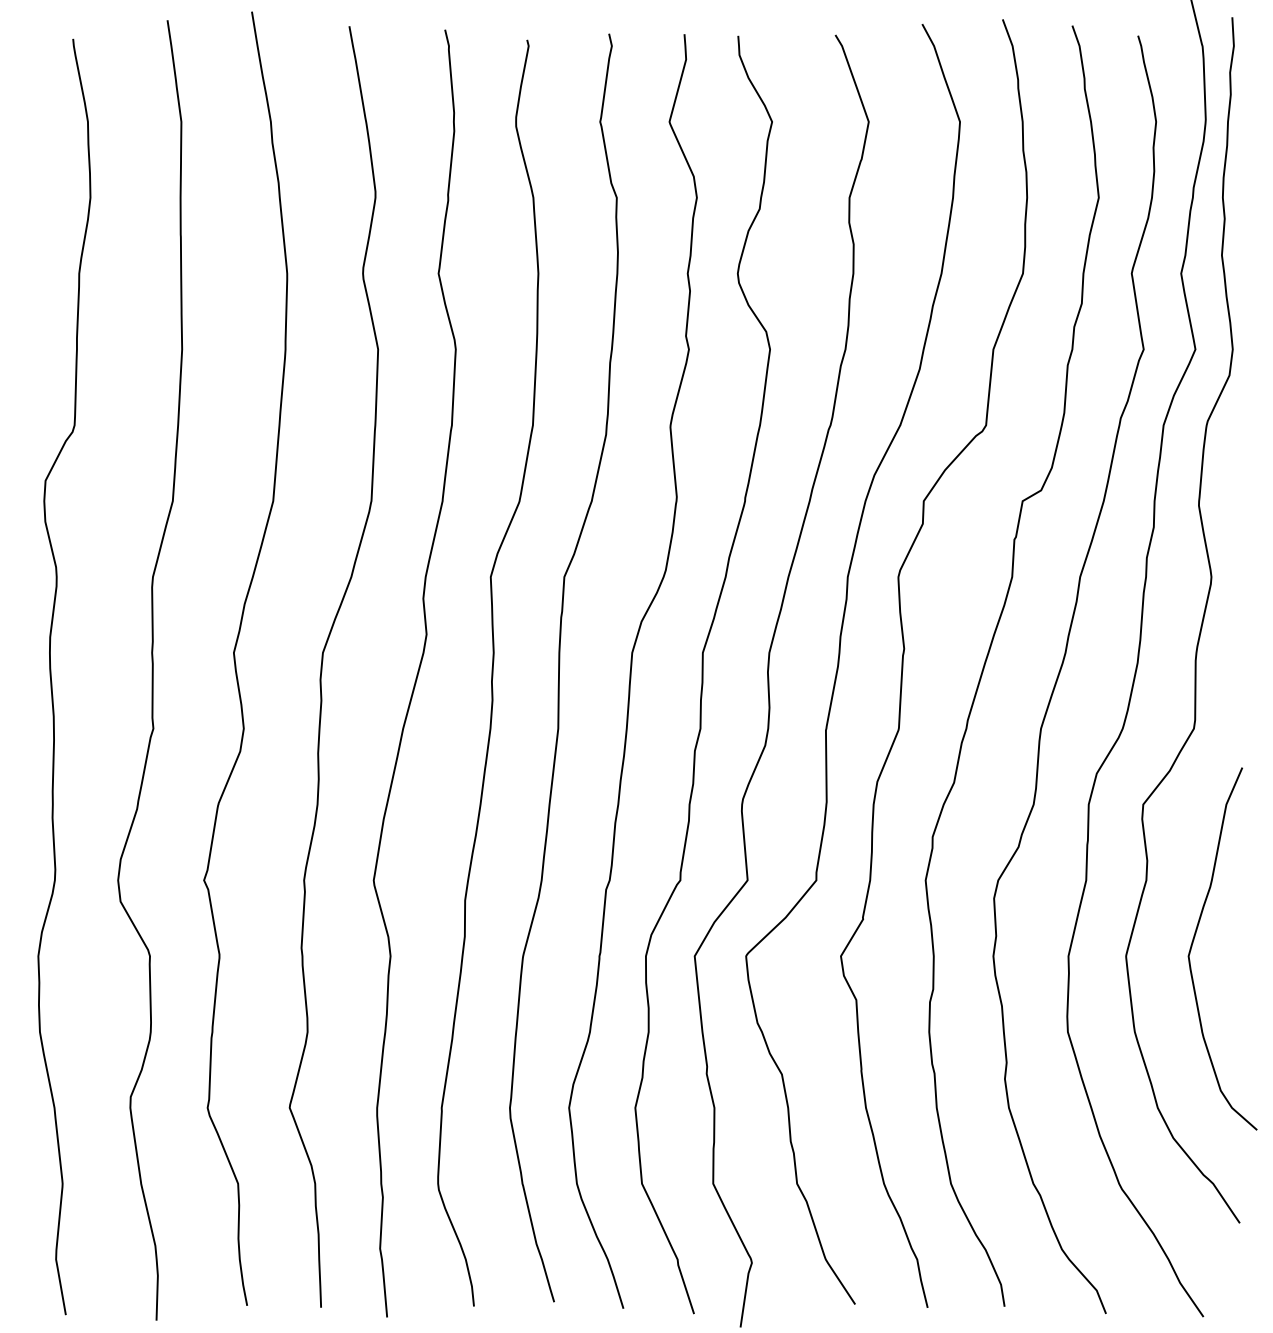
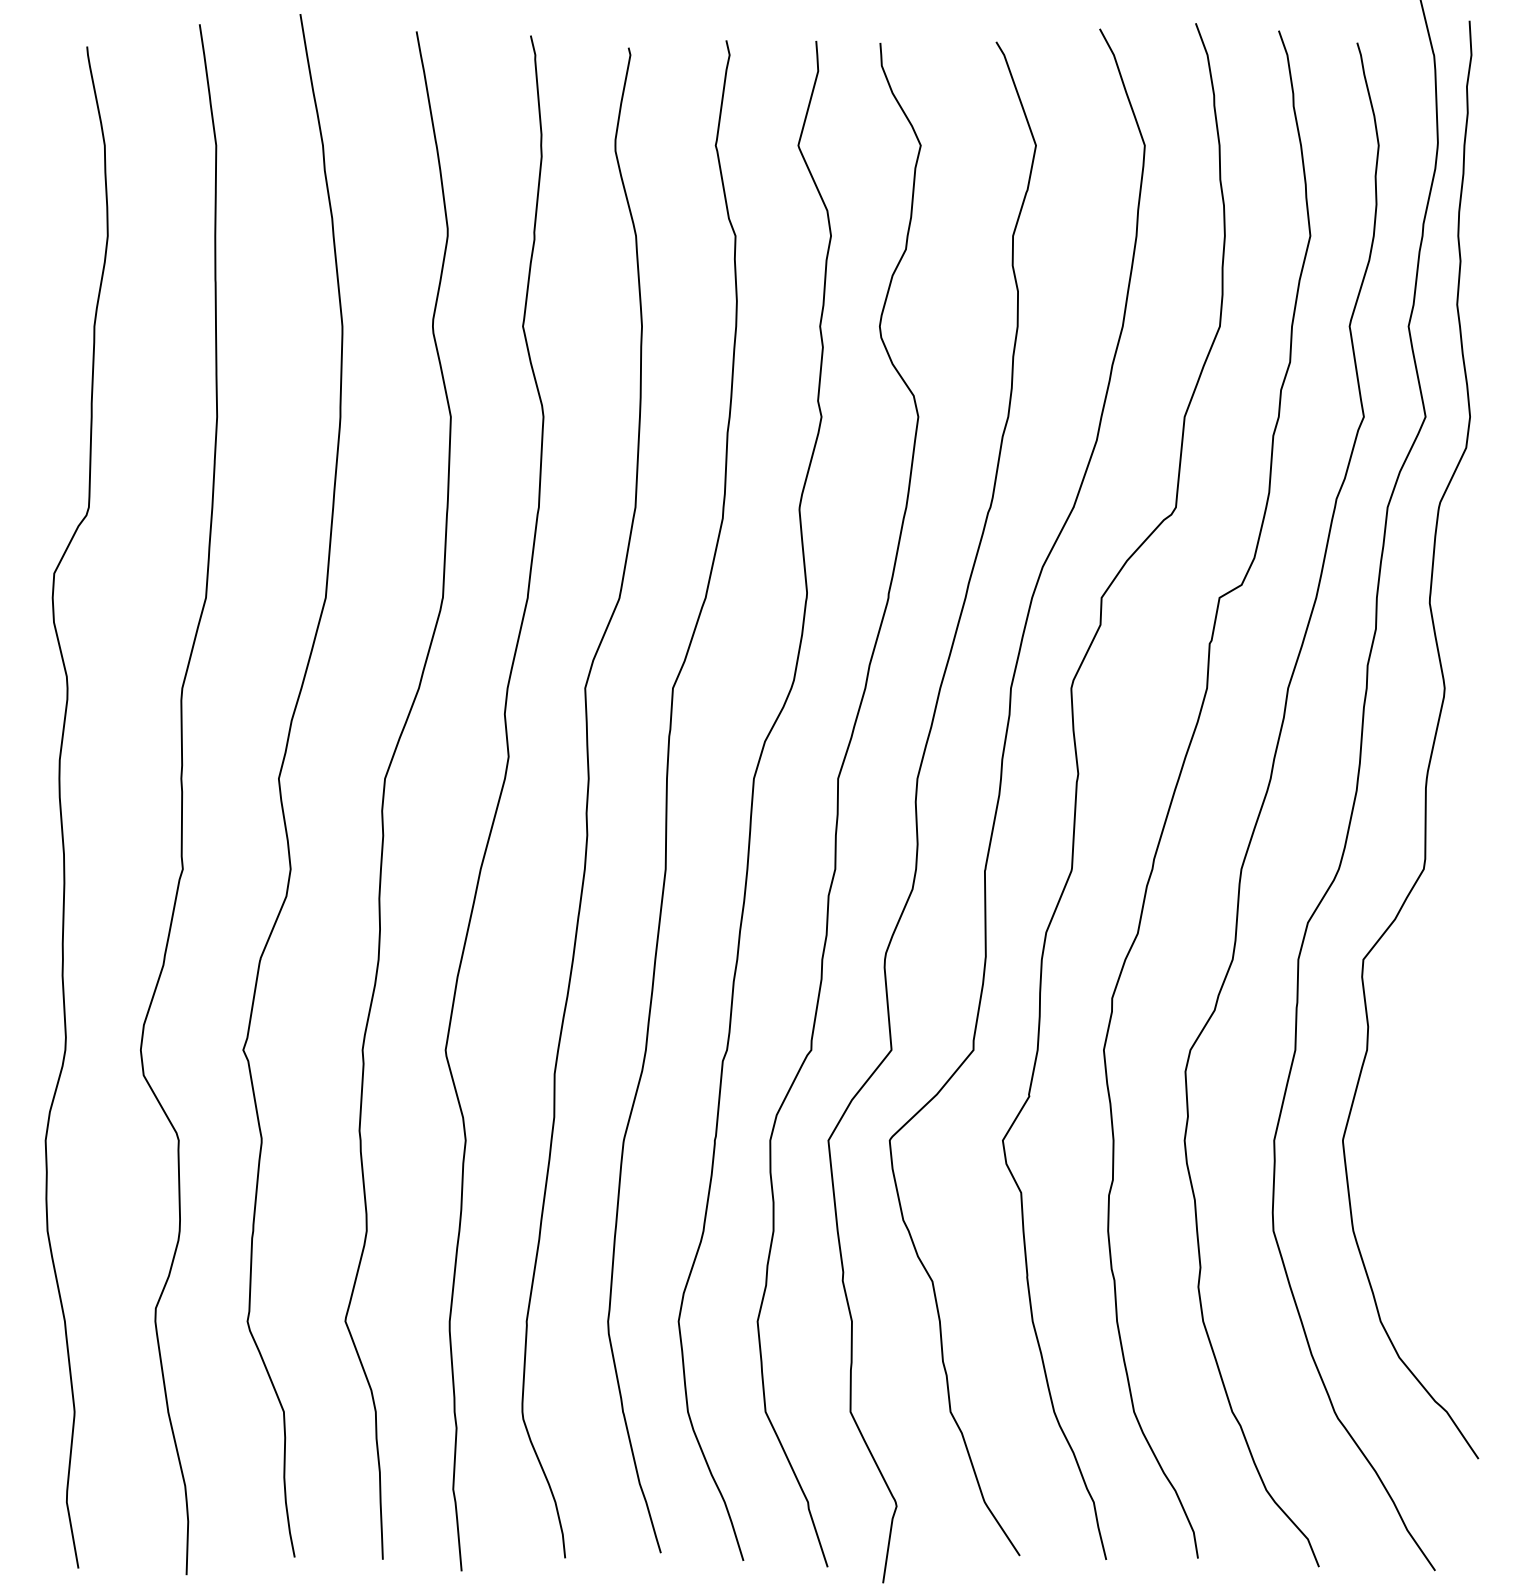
curve: (1194, 939) -> (1424, 1120), removed

